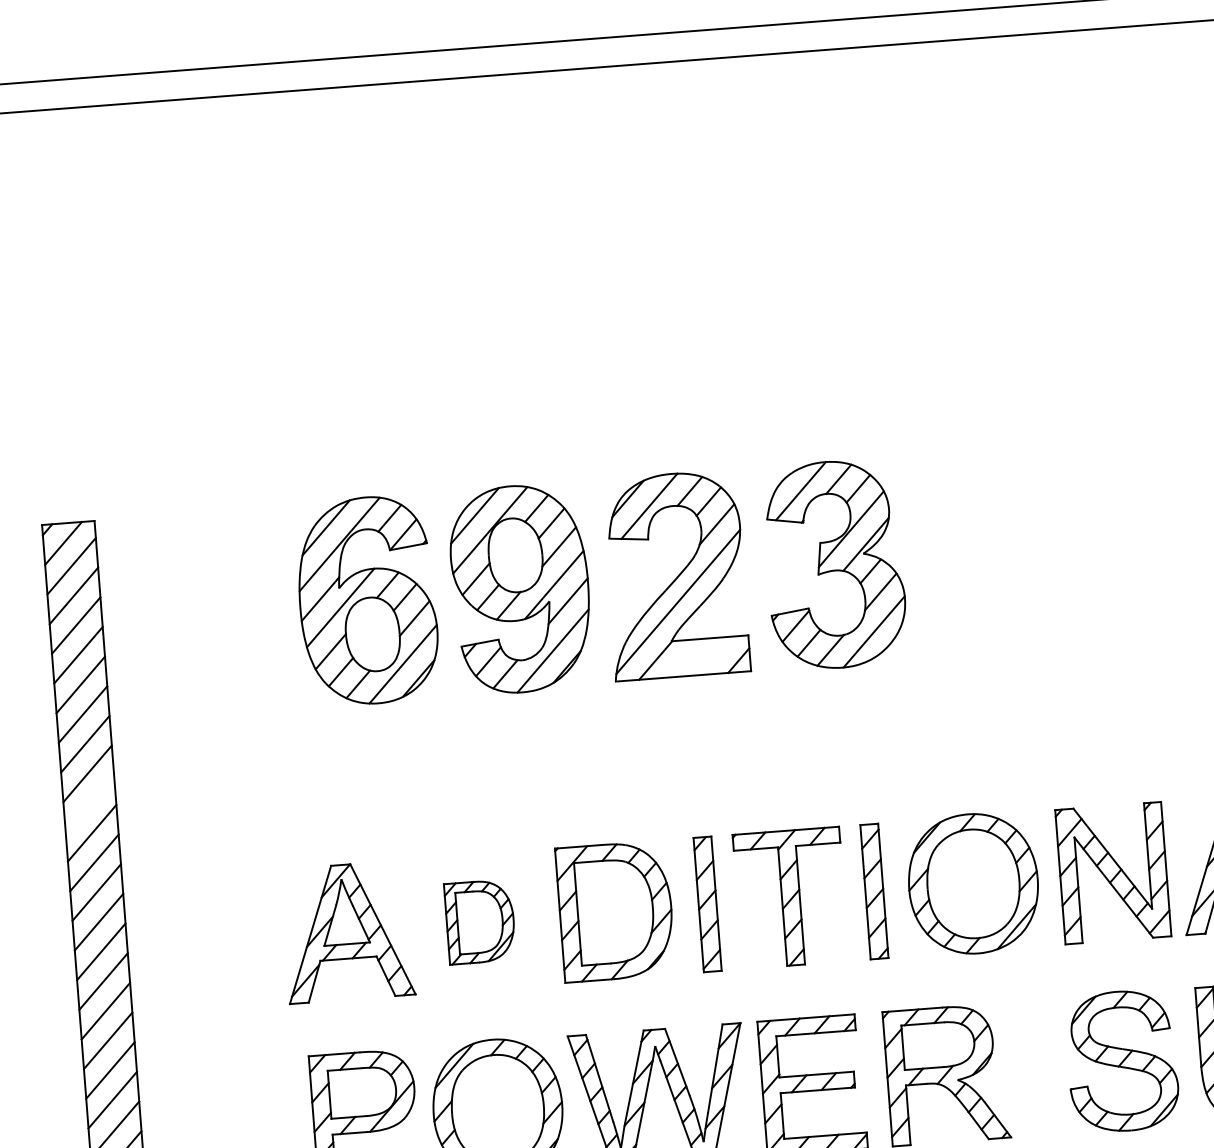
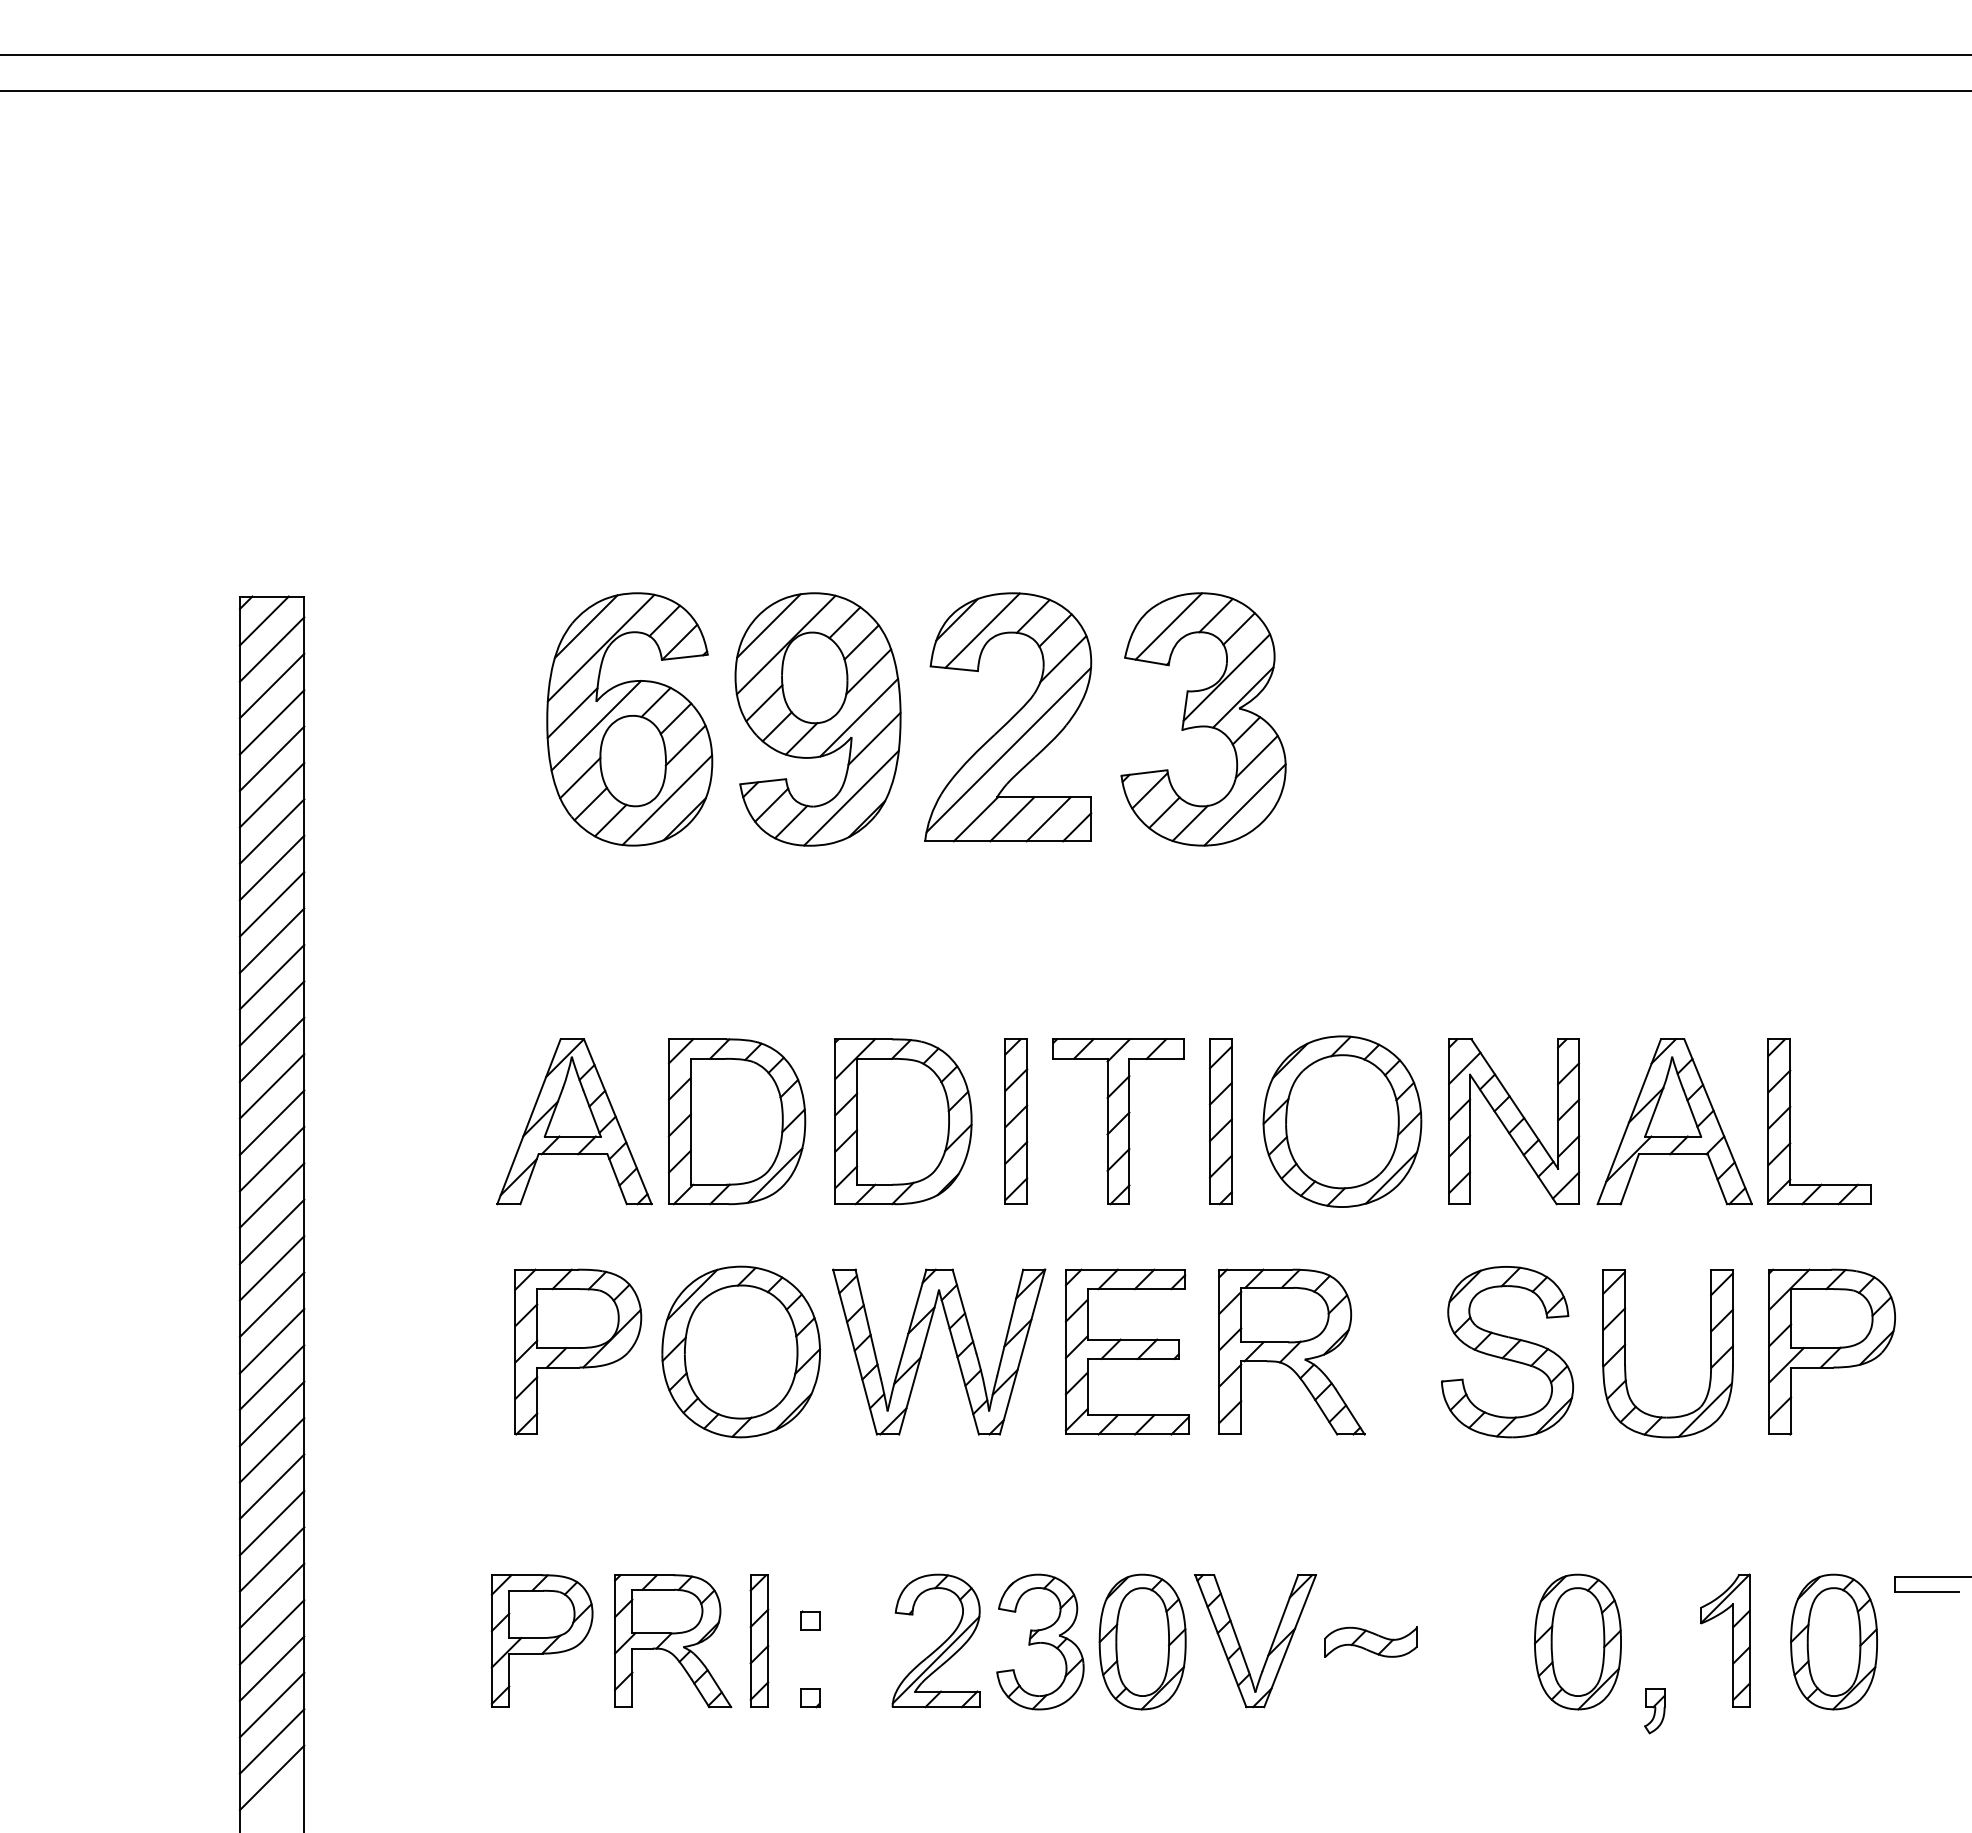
line: (714, 656) -> (1048, 819), added
line: (685, 658) -> (1012, 819), added
line: (89, 803) -> (271, 940), added
part: (480, 921) -> (737, 1121), size x1.67

